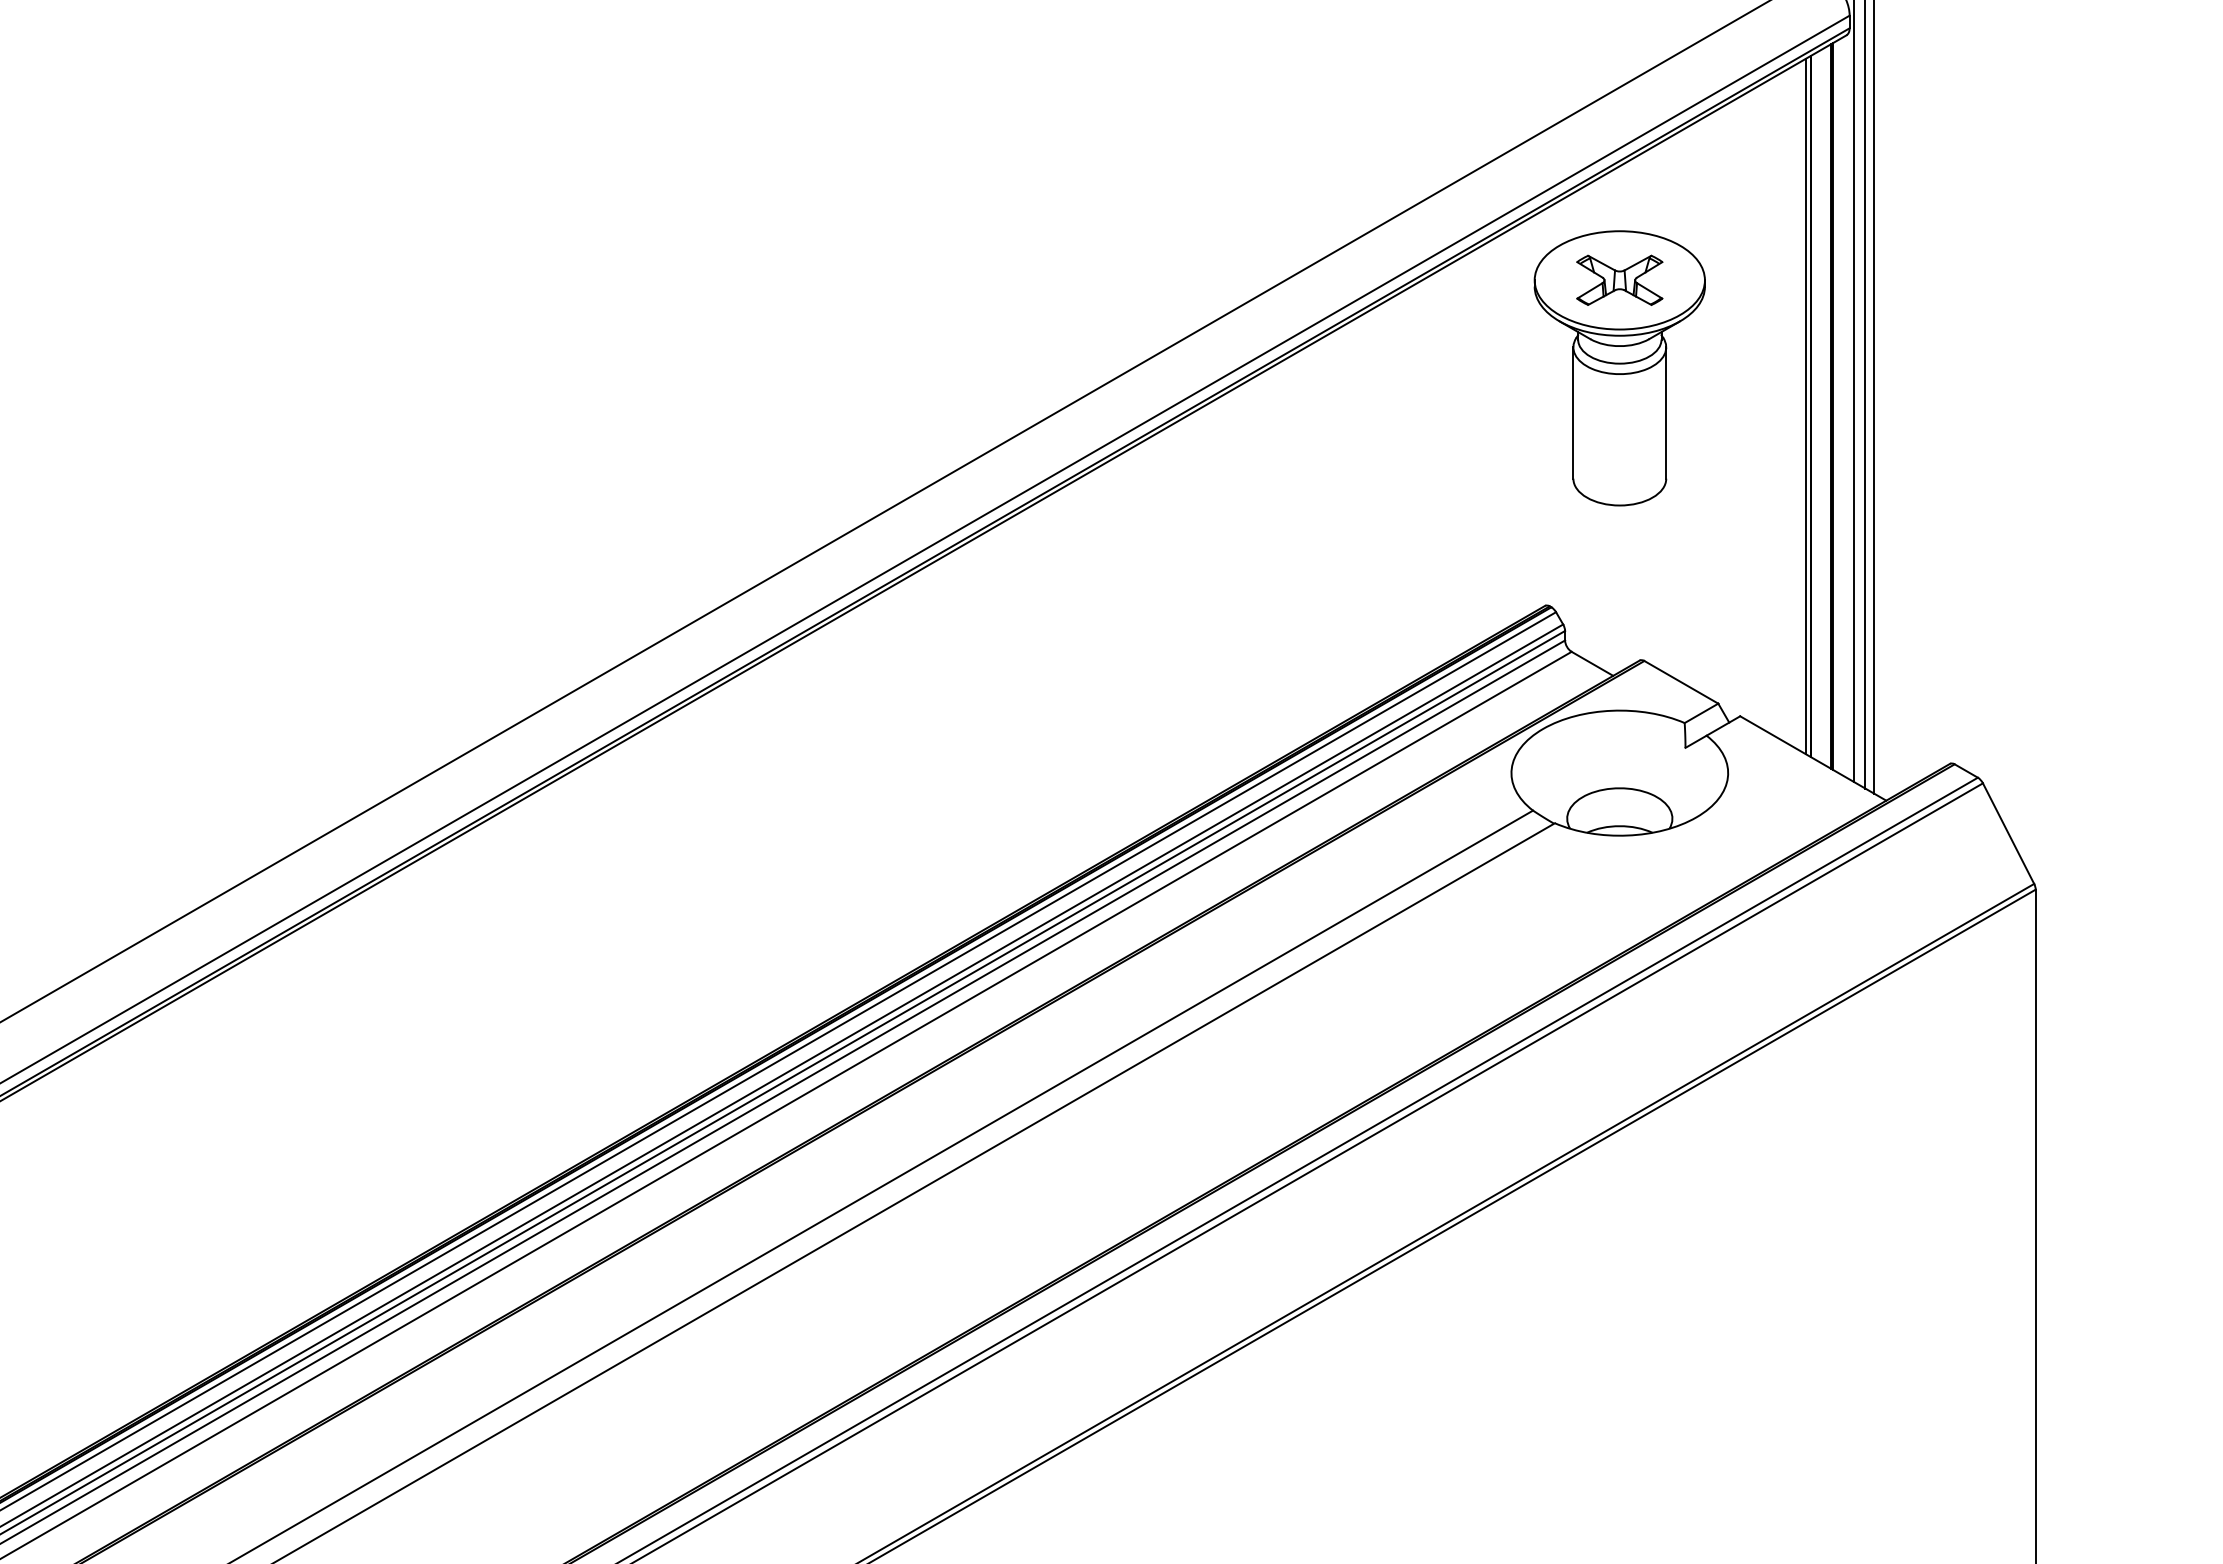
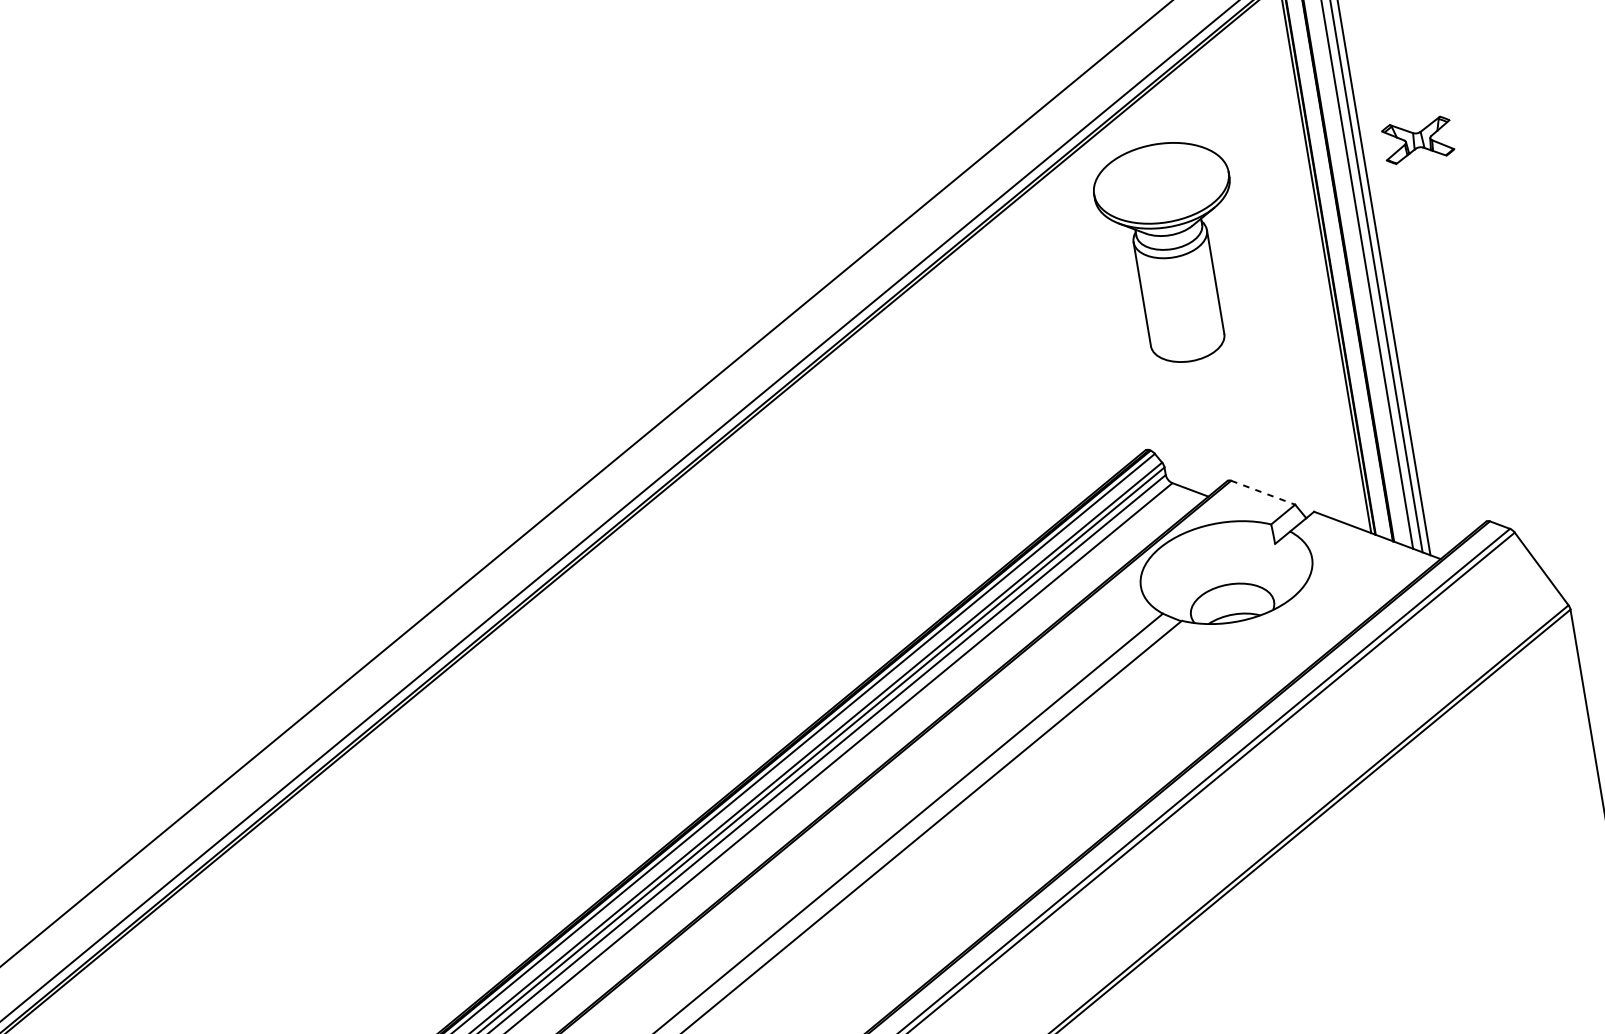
part: (1619, 279) -> (1417, 139), moved
line: (1681, 682) -> (1263, 492), solid -> dashed

